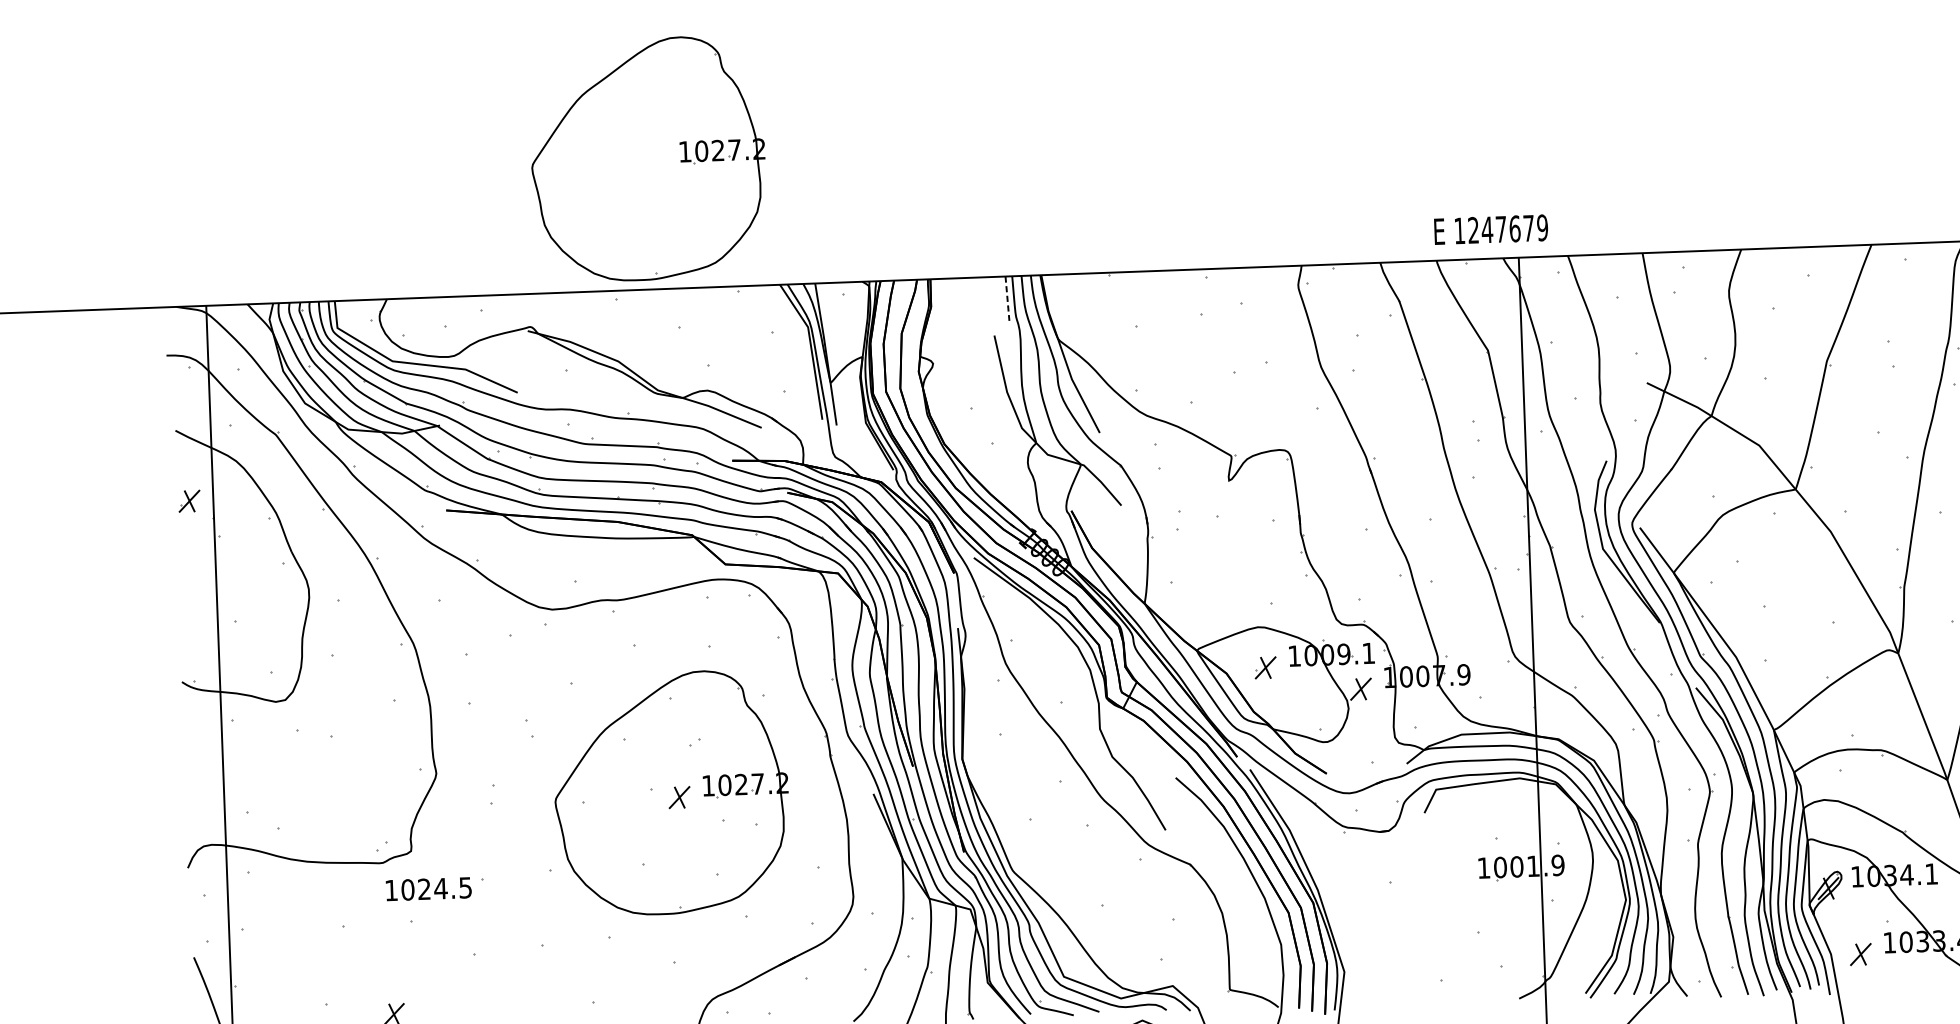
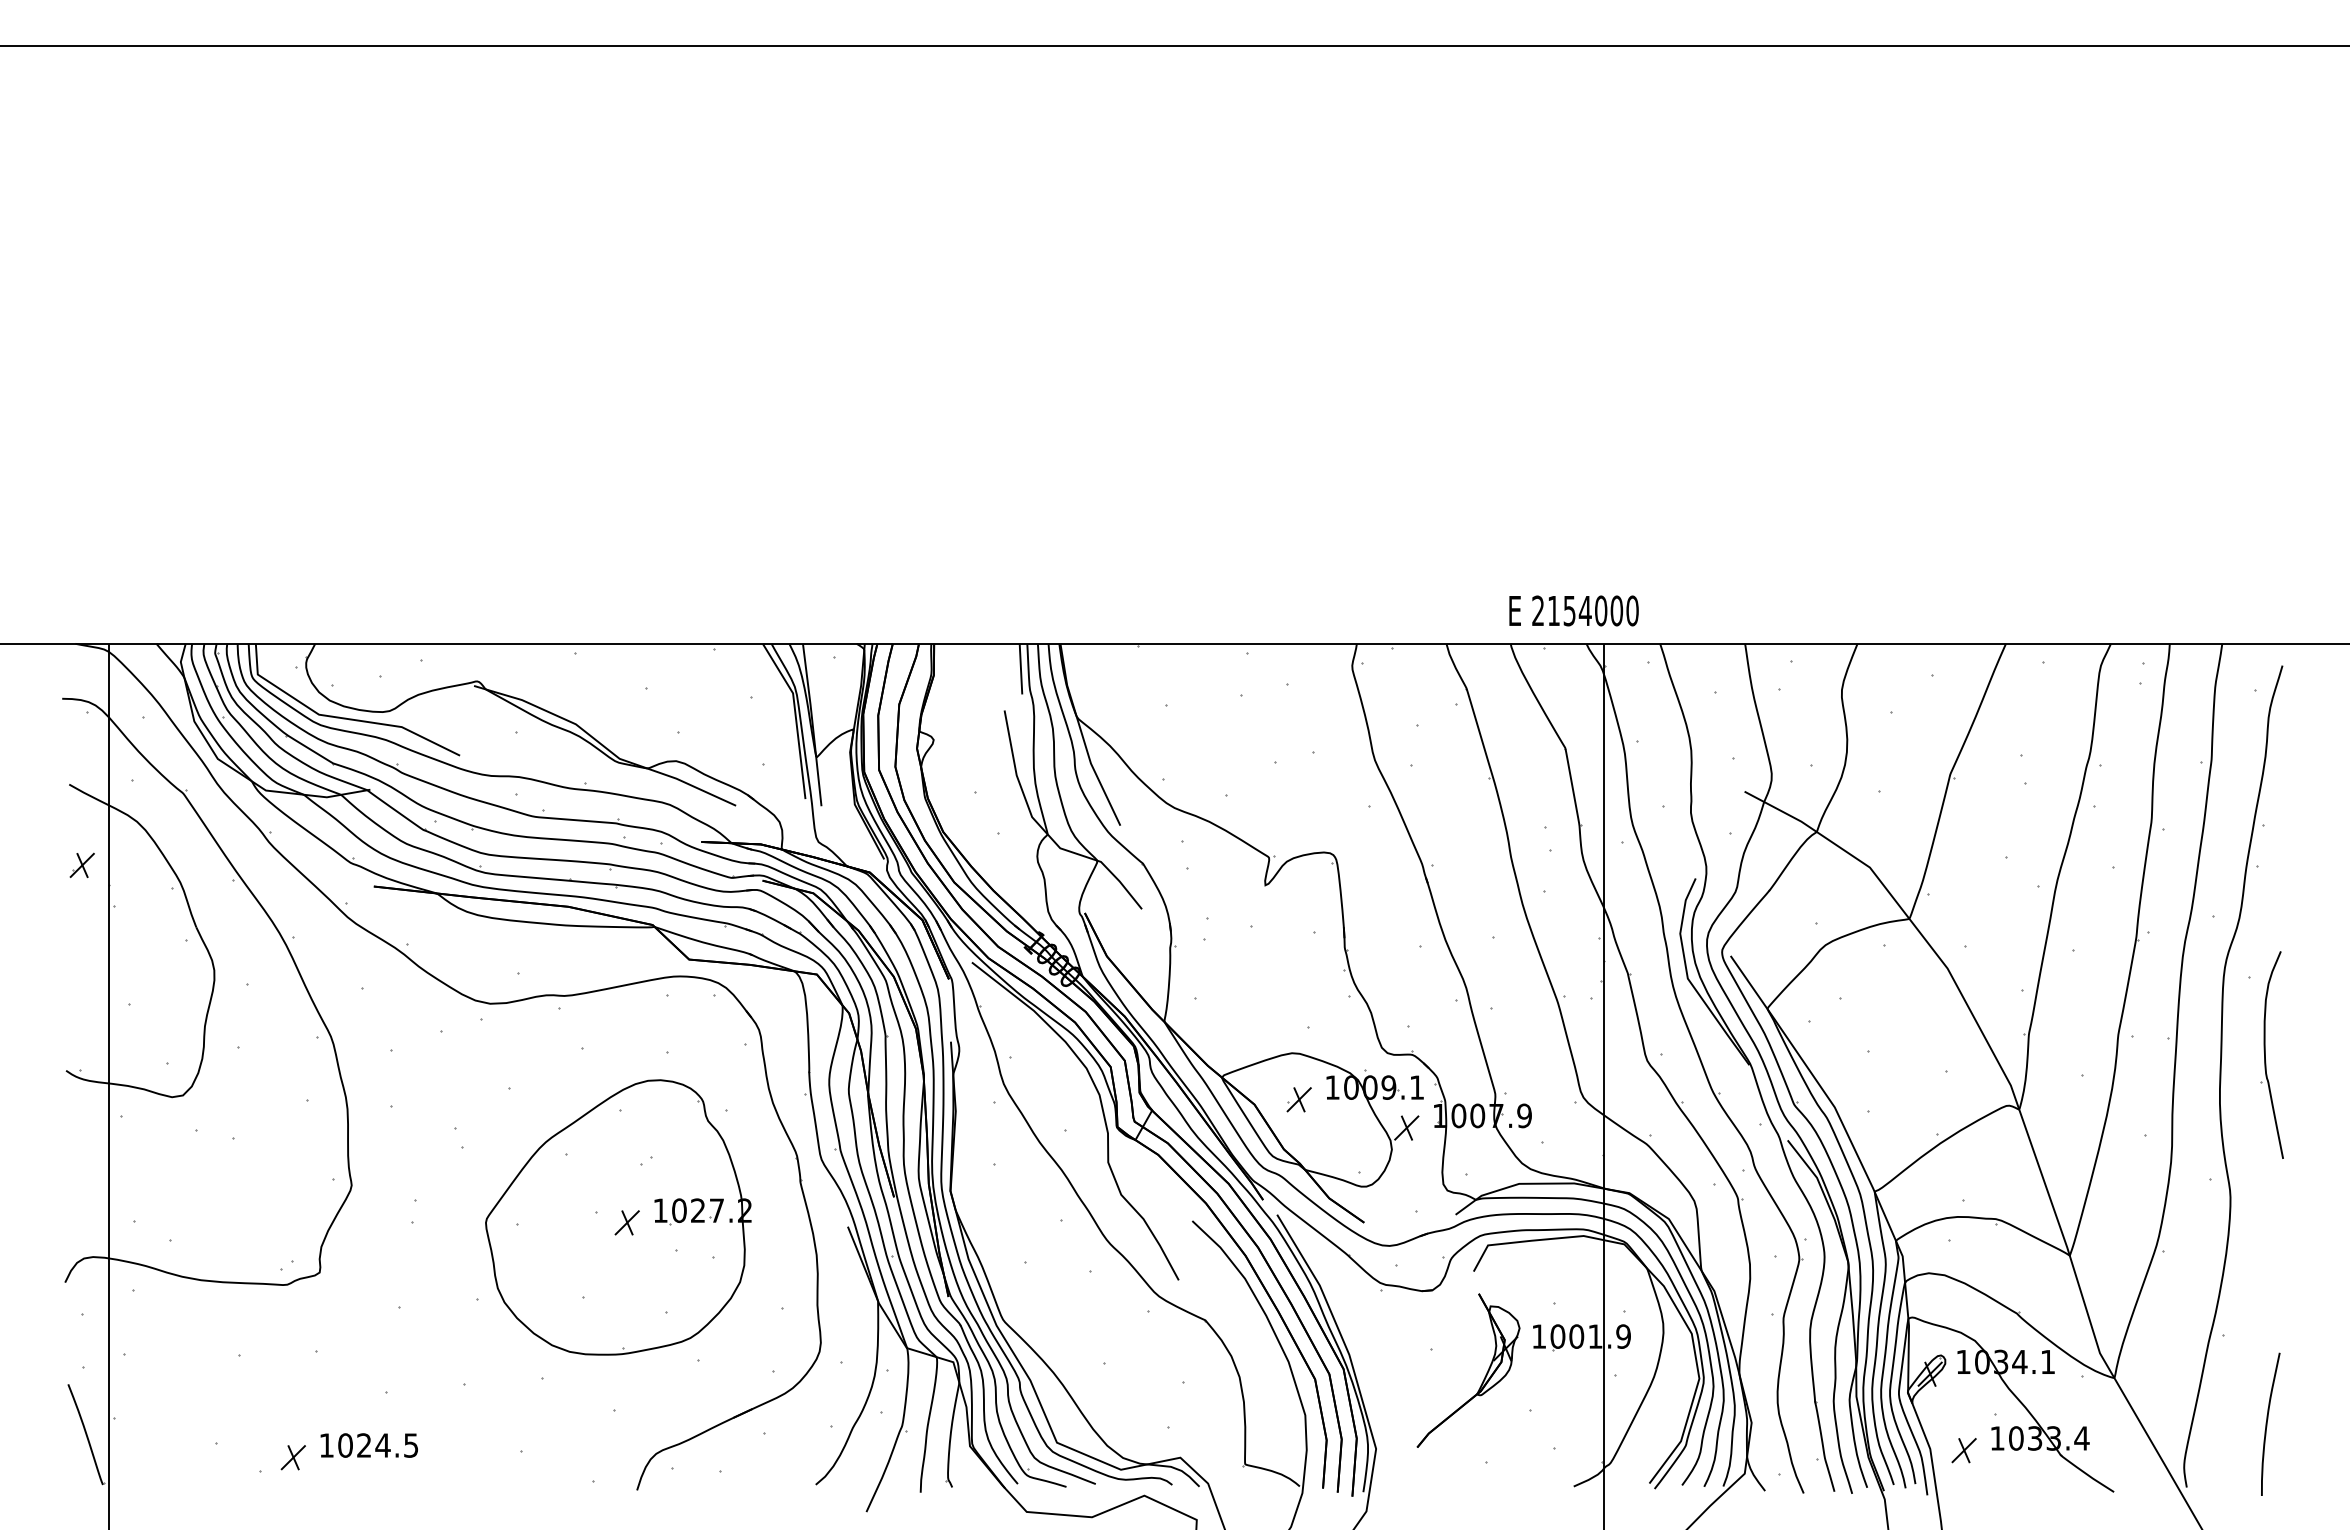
part: (648, 159) -> (618, 495), removed
text: (1501, 229) -> (1585, 610), 1247679 -> 2154000
line: (1007, 299) -> (1021, 669), dashed -> solid
text: (428, 889) -> (368, 1445), moved
part: (1437, 904) -> (1484, 1376), added

